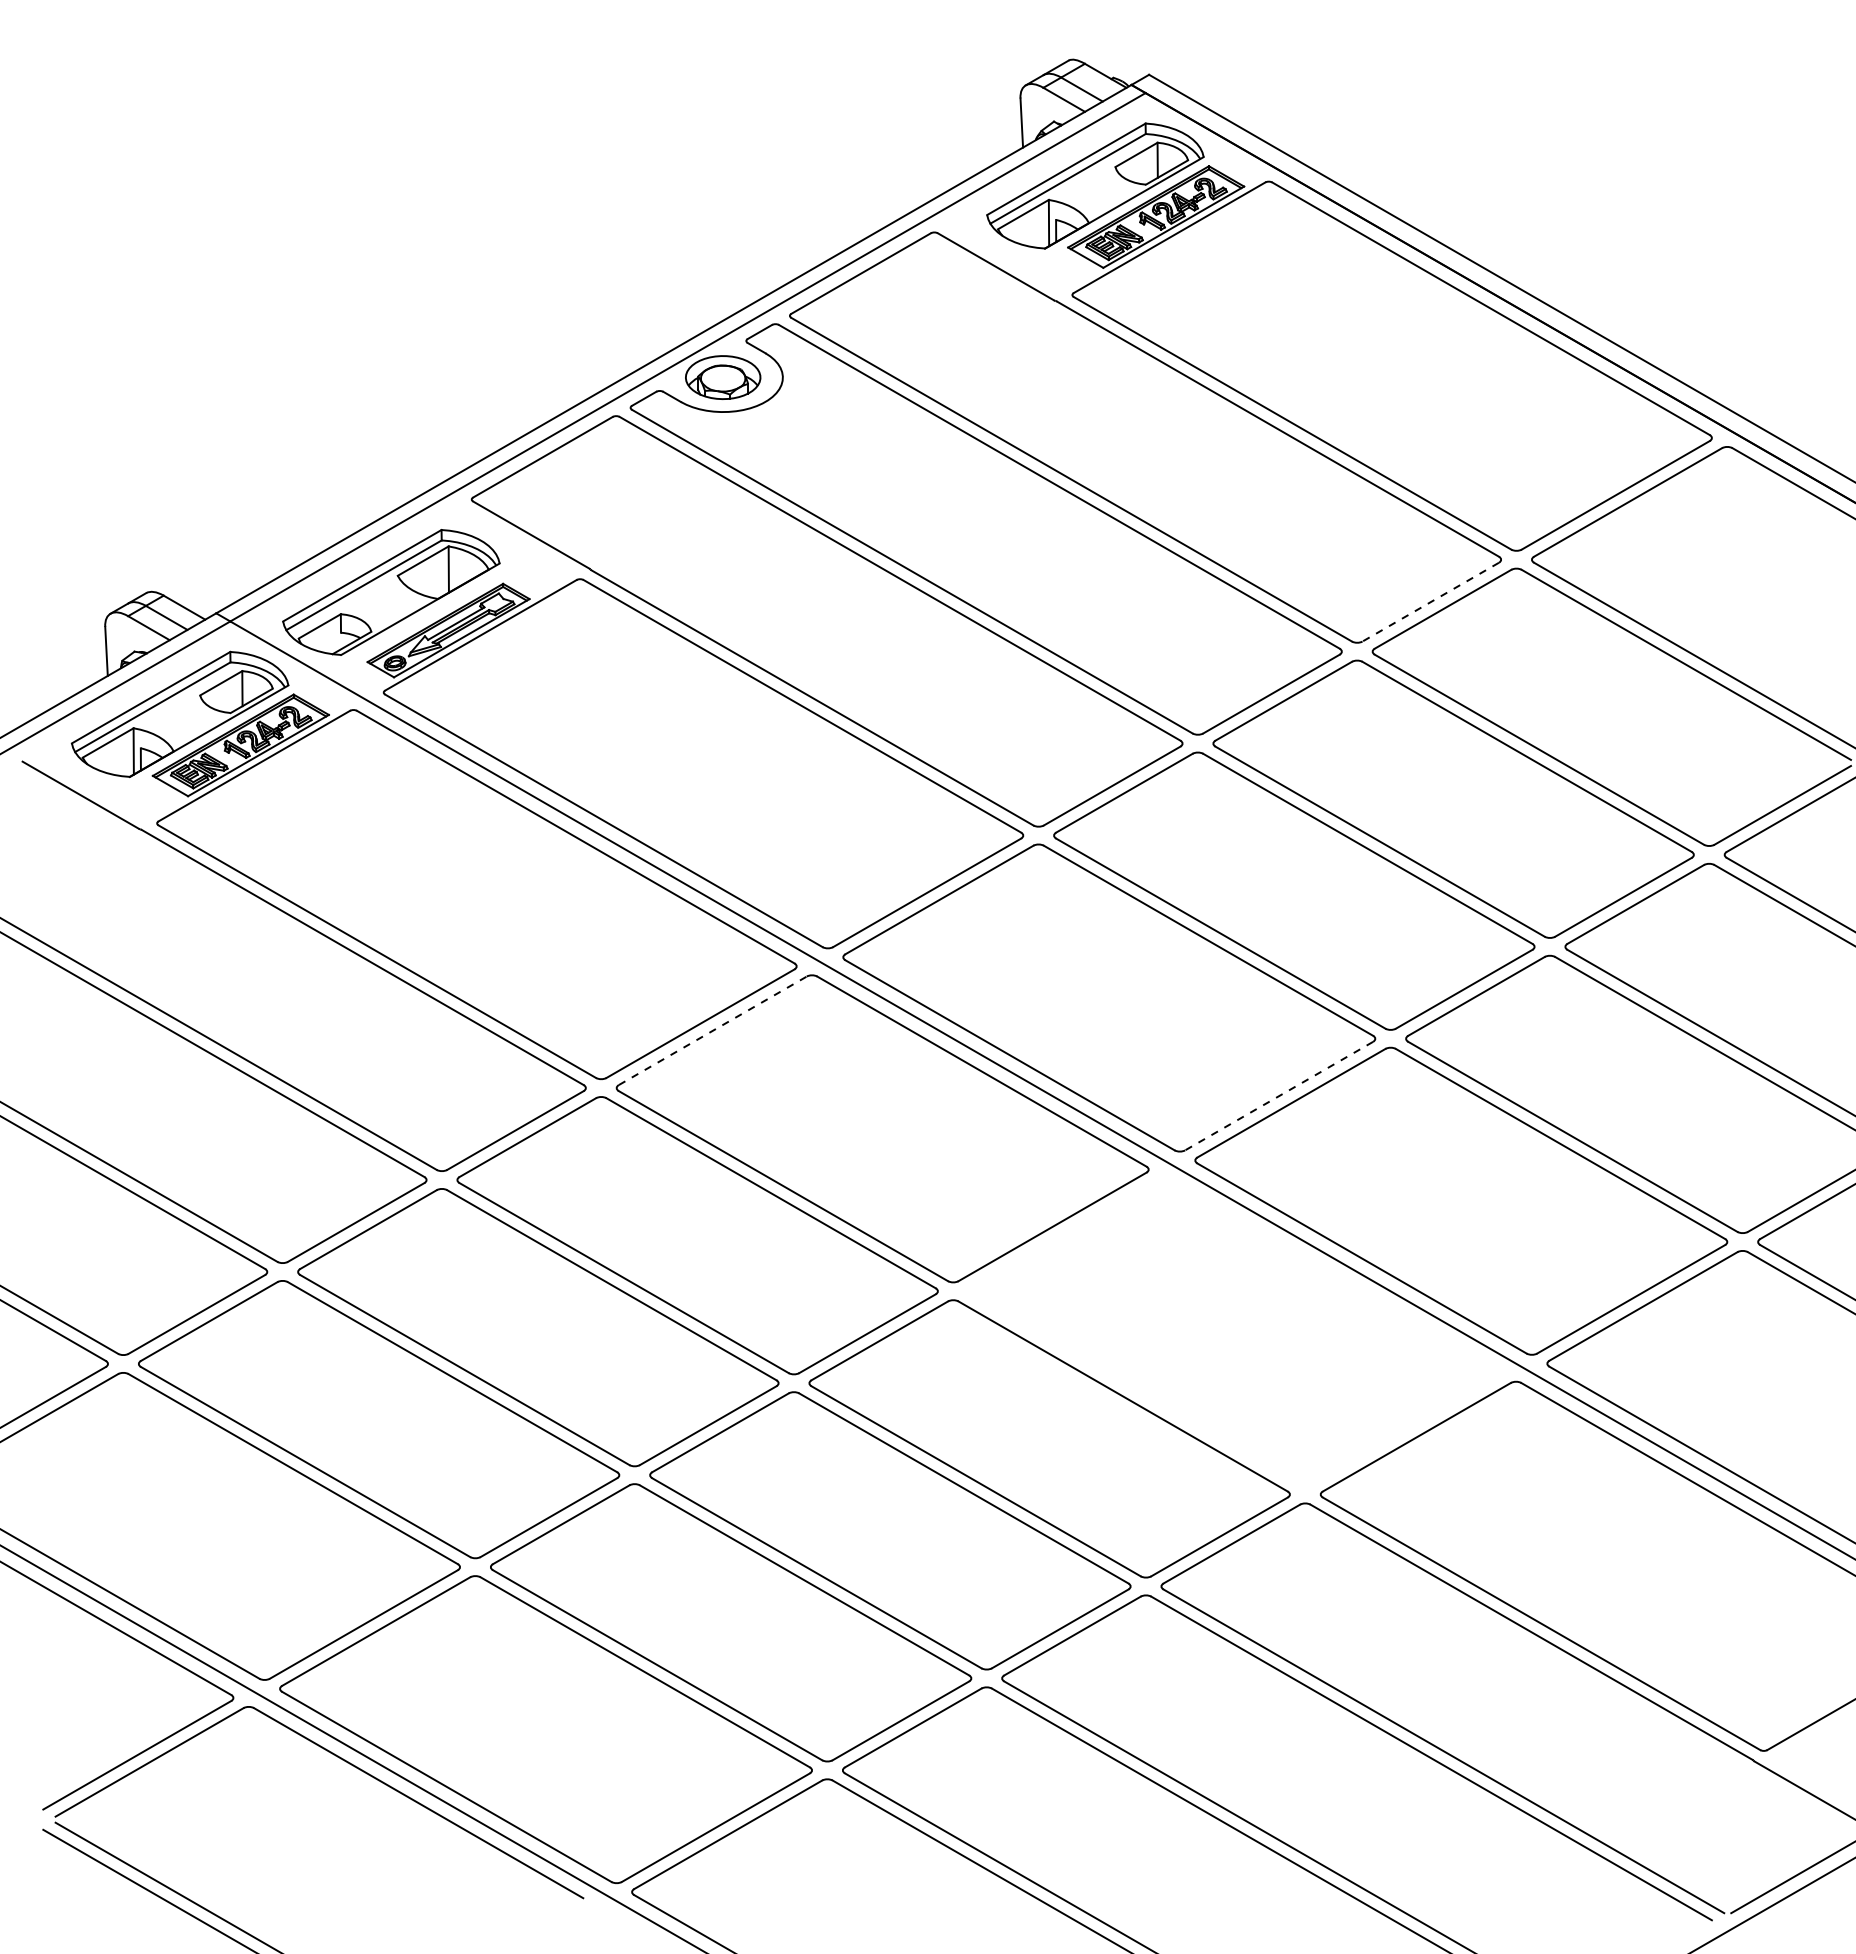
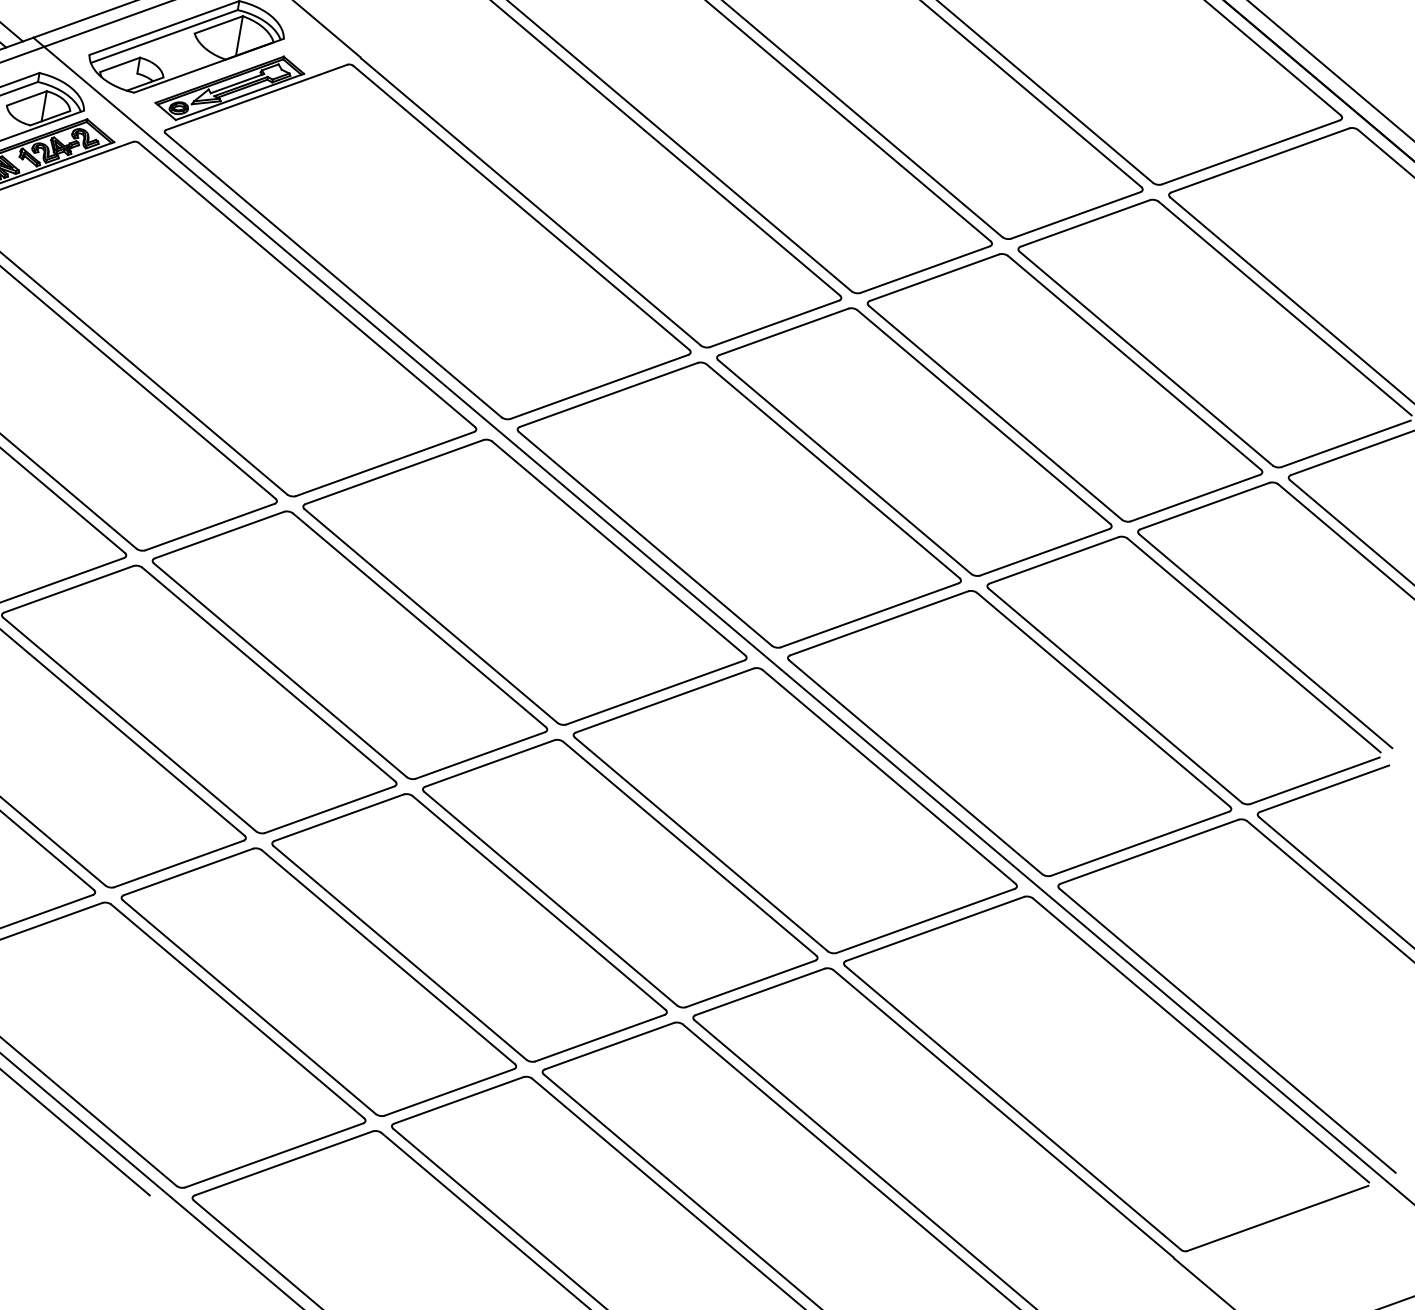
line: (1430, 602) -> (1075, 215), dashed -> solid
line: (713, 1030) -> (395, 471), dashed -> solid
line: (1278, 1096) -> (869, 615), dashed -> solid
part: (1234, 1331) -> (795, 810), added

